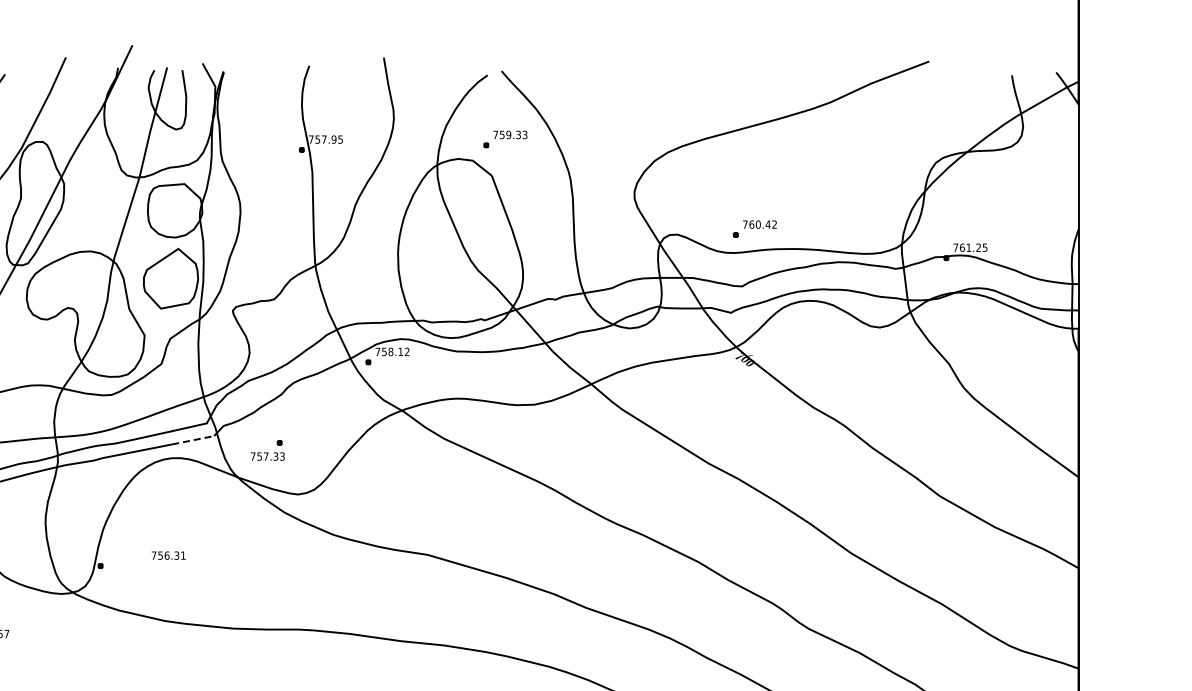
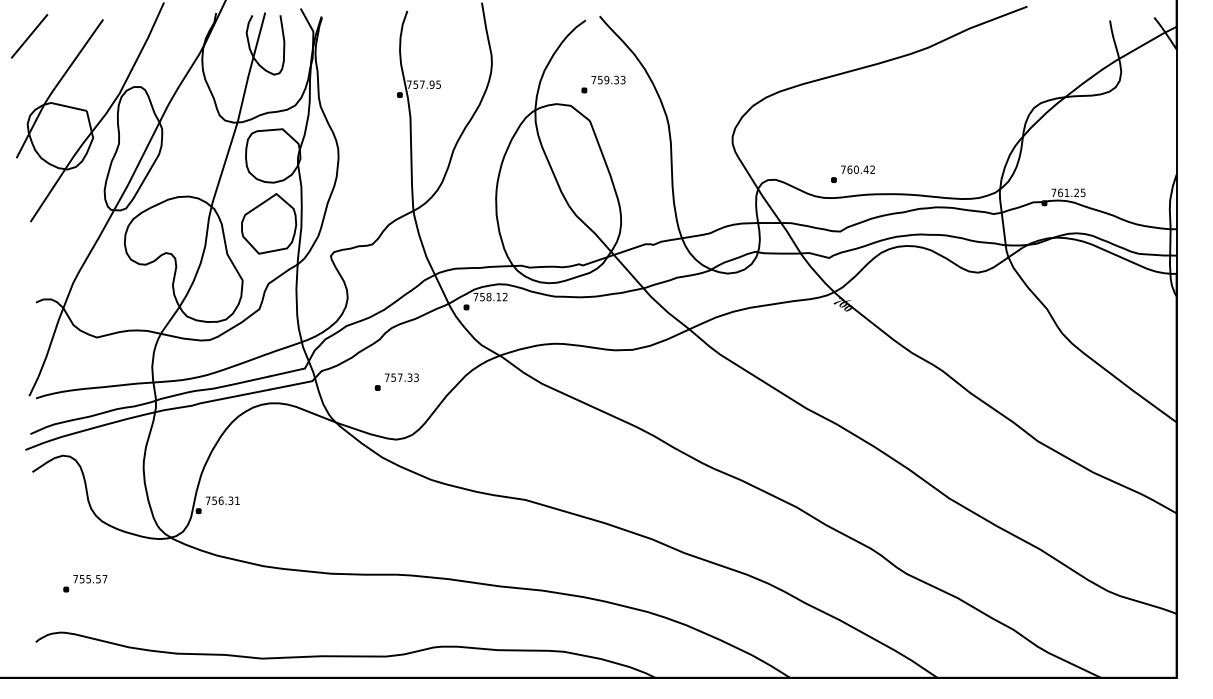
line: (193, 440) -> (291, 385), dashed -> solid
text: (267, 456) -> (401, 377), moved
text: (168, 555) -> (222, 500), moved

